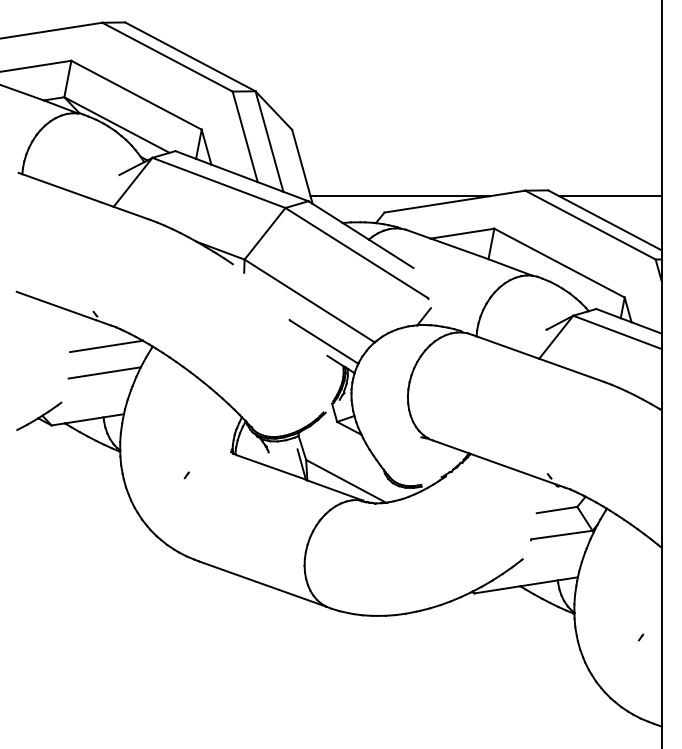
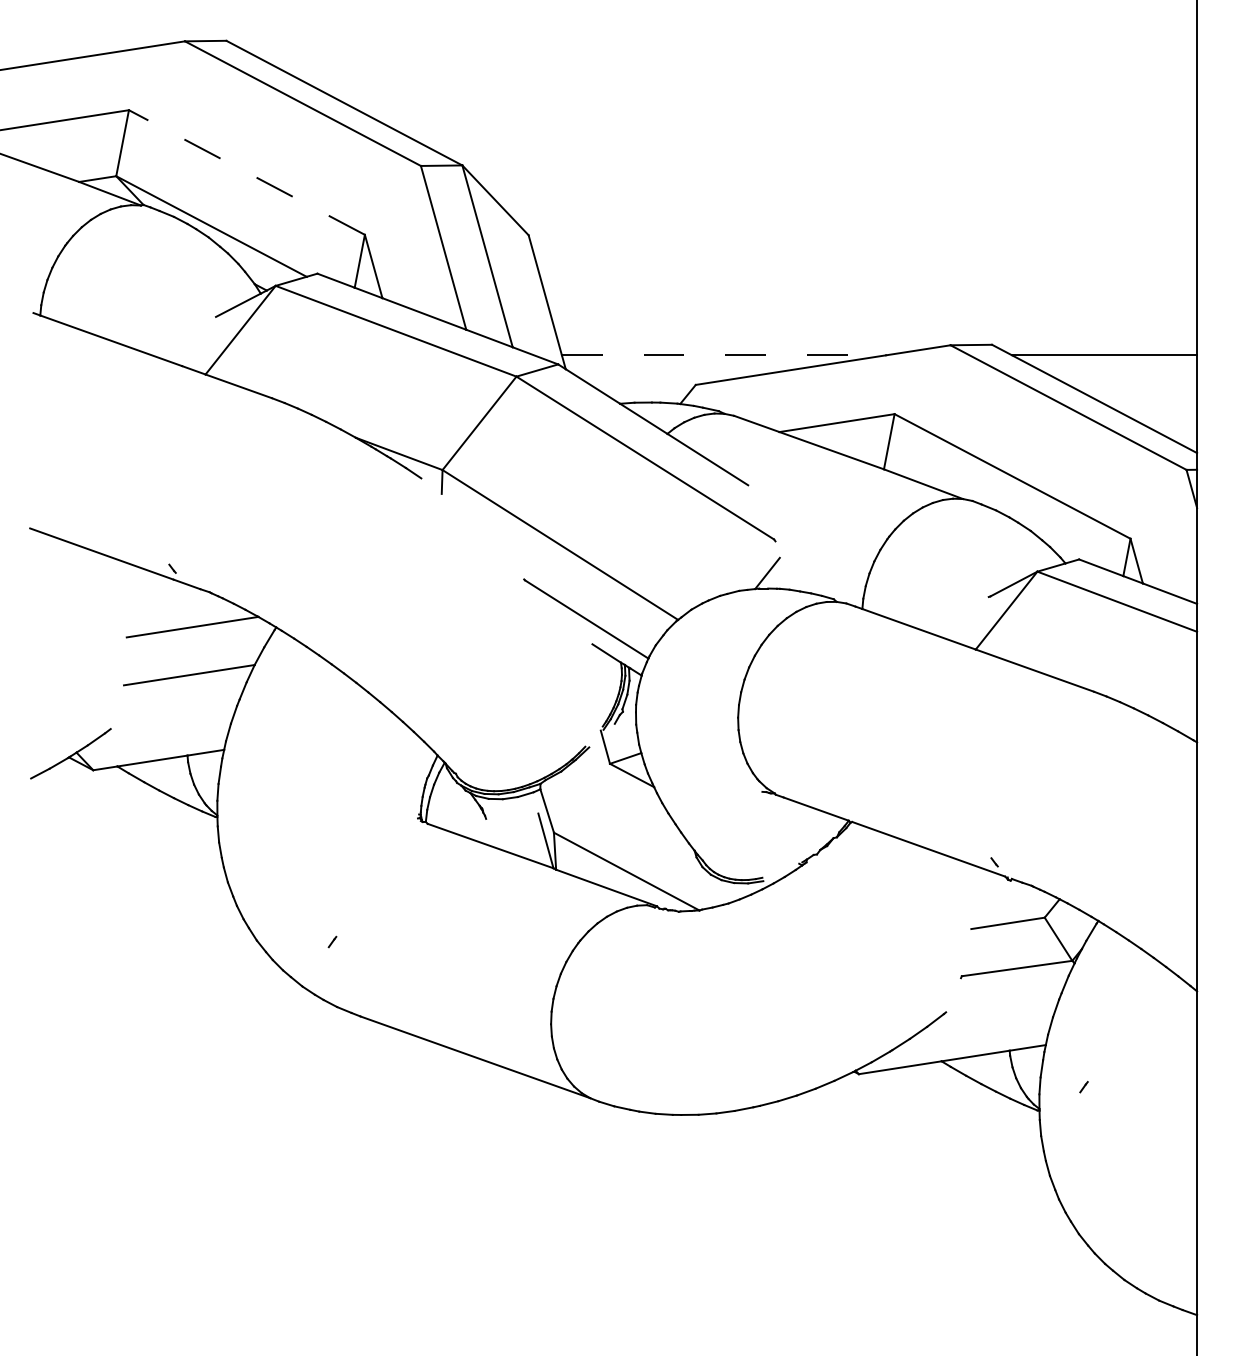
line: (136, 95) -> (246, 173), solid -> dashed
line: (400, 196) -> (724, 355), solid -> dashed
part: (186, 475) -> (331, 942), moved
part: (640, 637) -> (1083, 1087), moved

